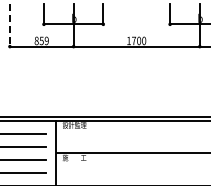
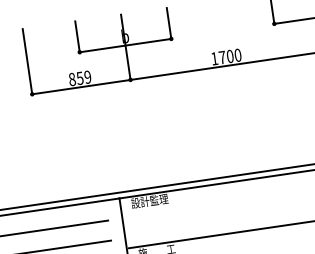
line: (9, 26) -> (27, 63), dashed -> solid

